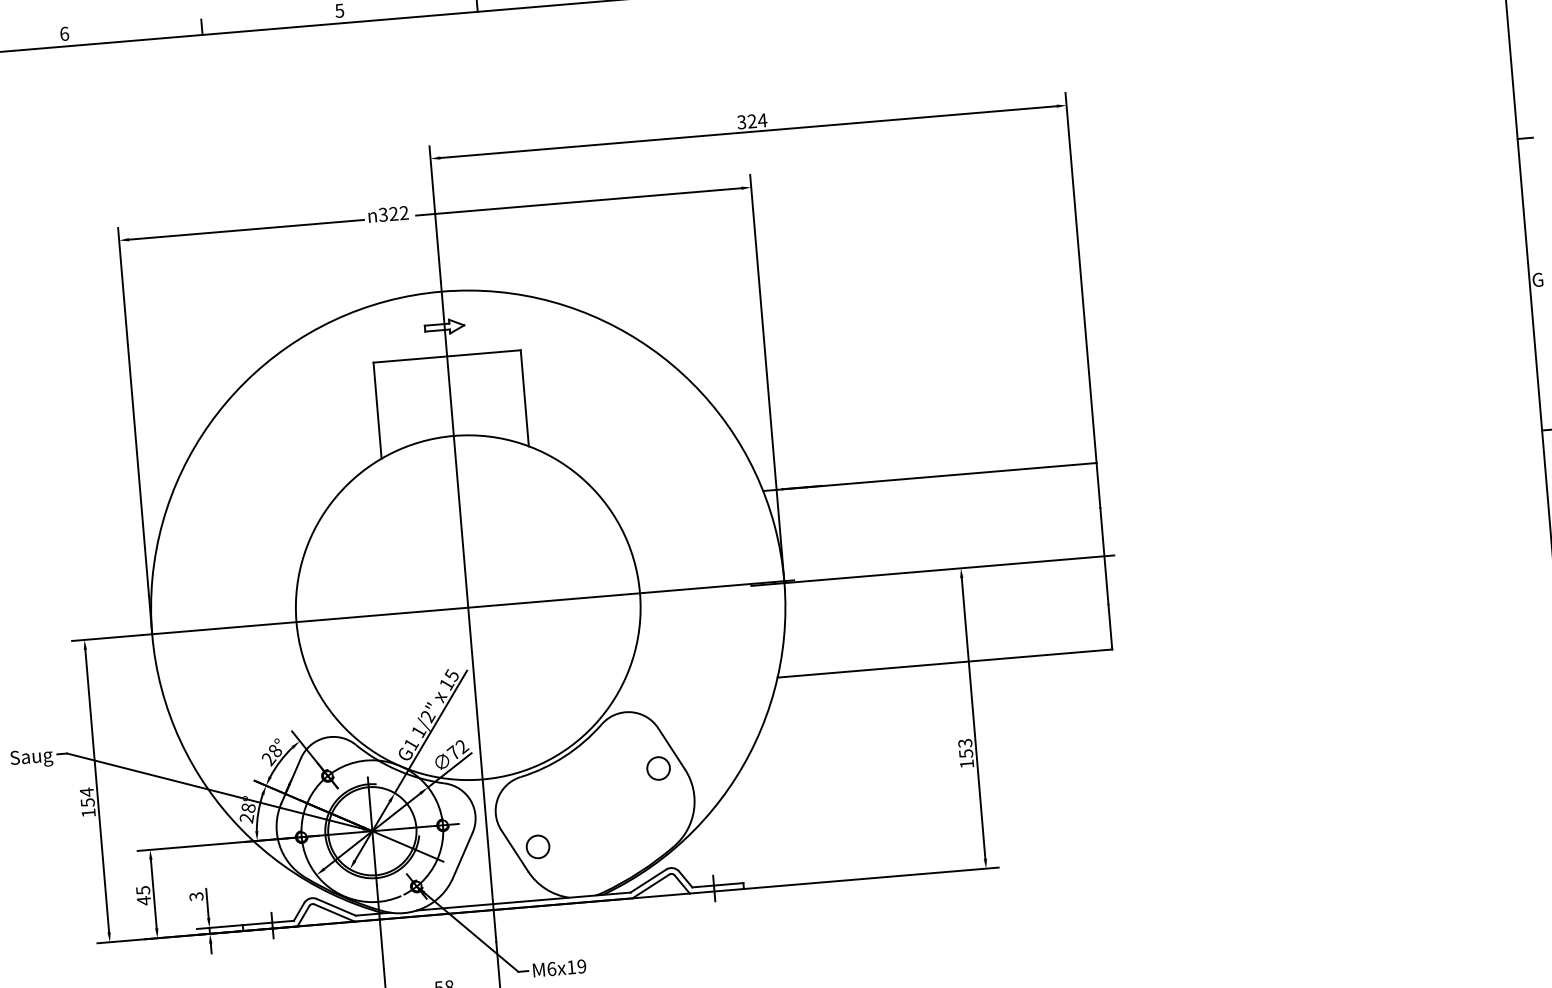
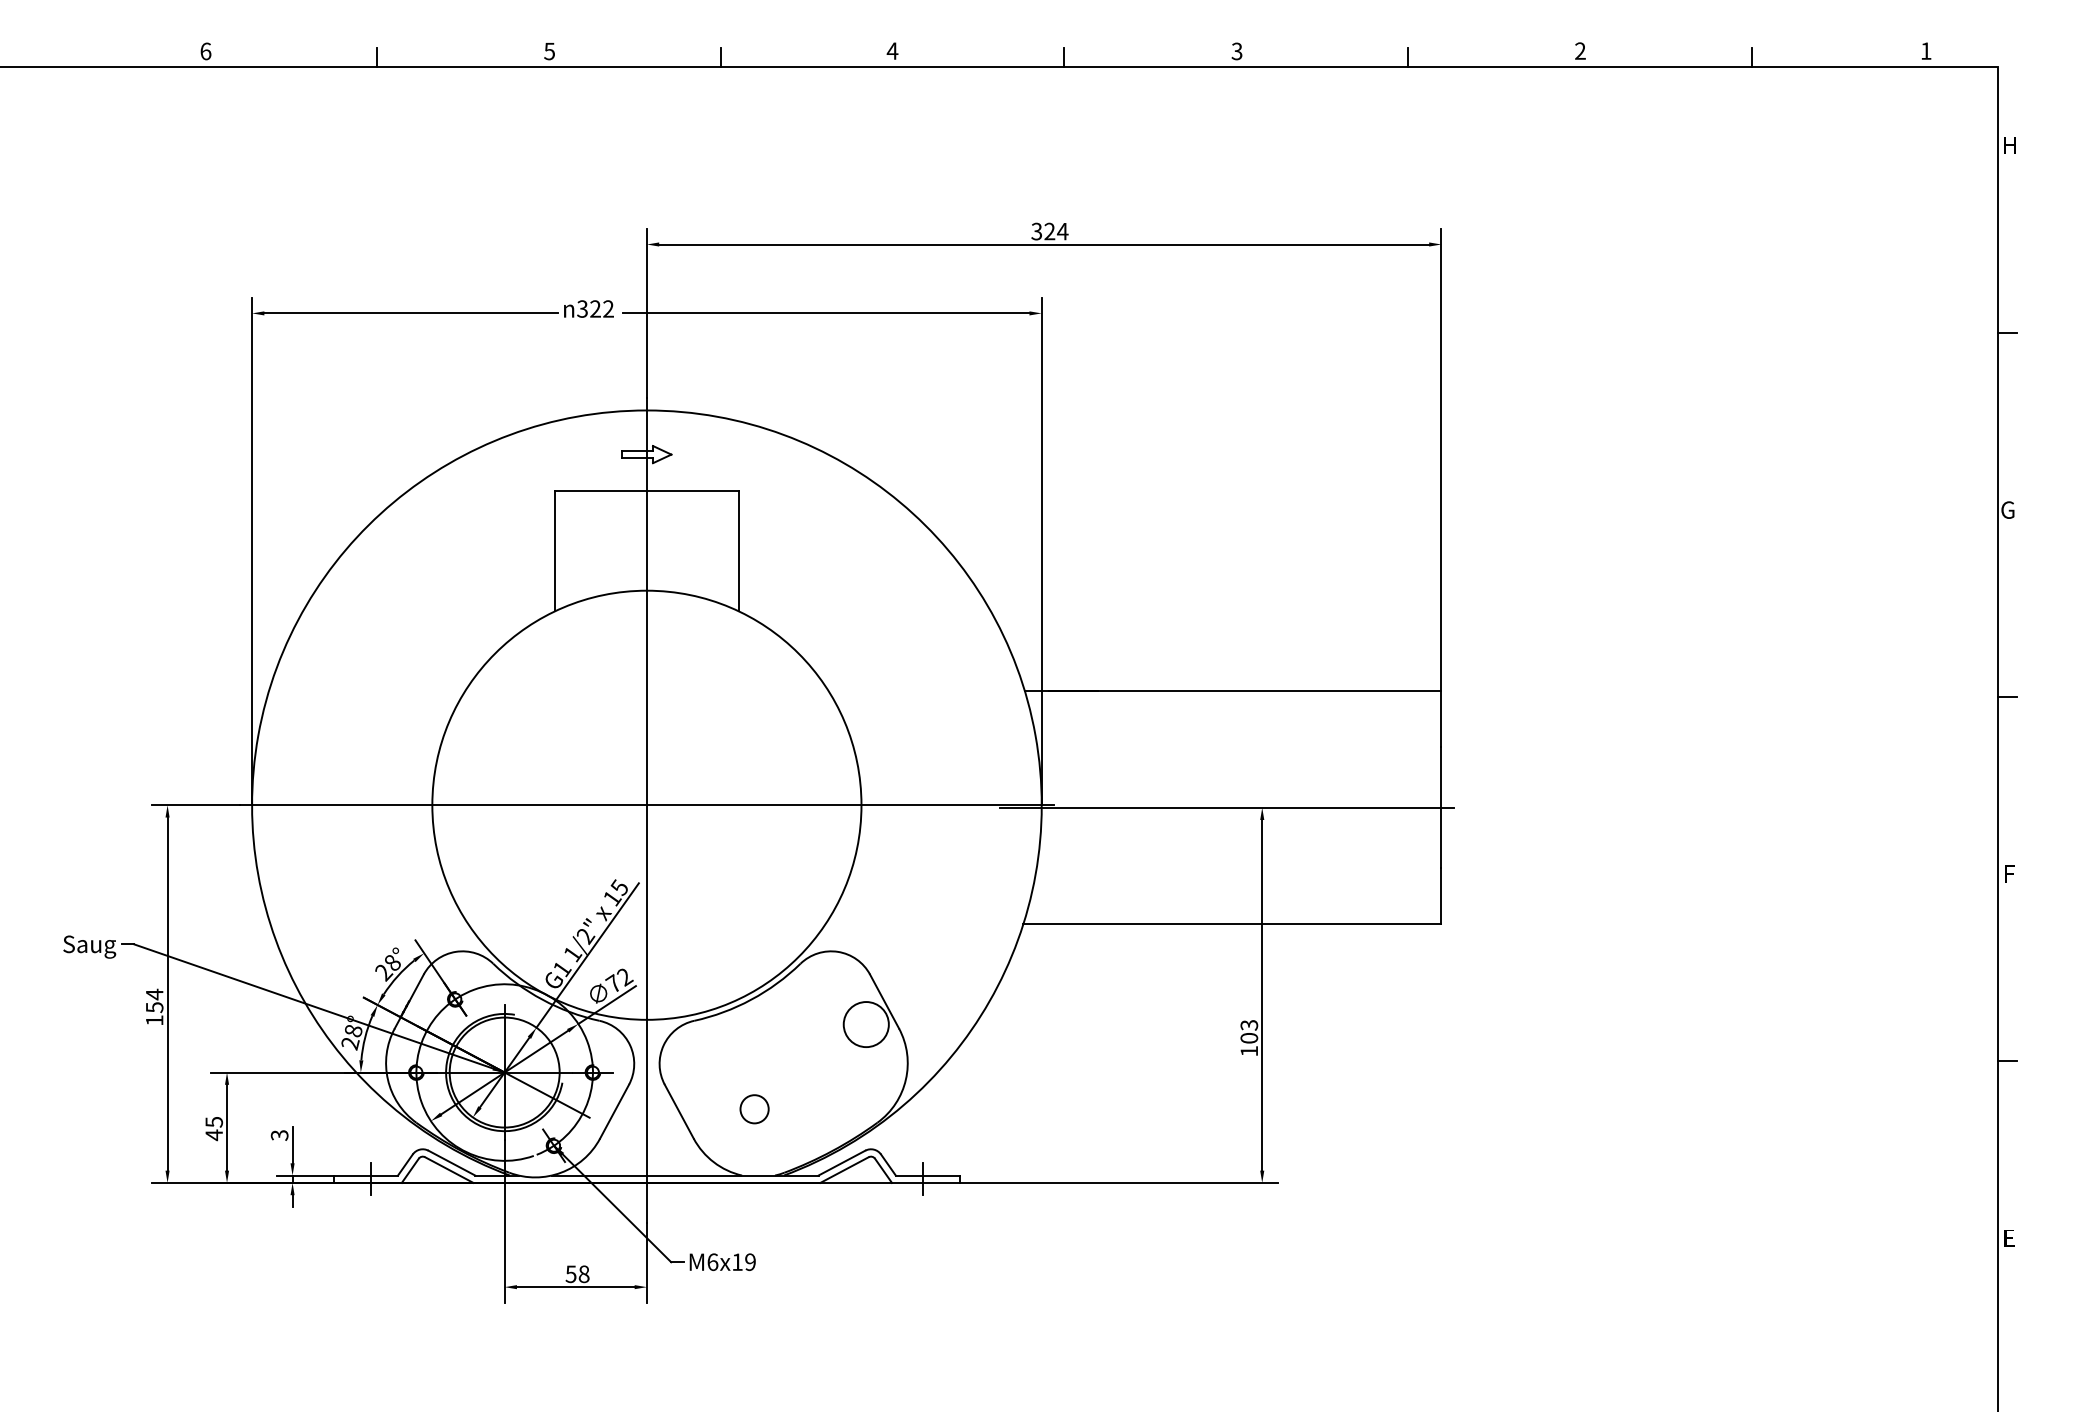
text: (966, 753) -> (1249, 1038), 153 -> 103
circle: (658, 768) -> (866, 1024), size x1.6
circle: (538, 847) -> (754, 1109), moved

